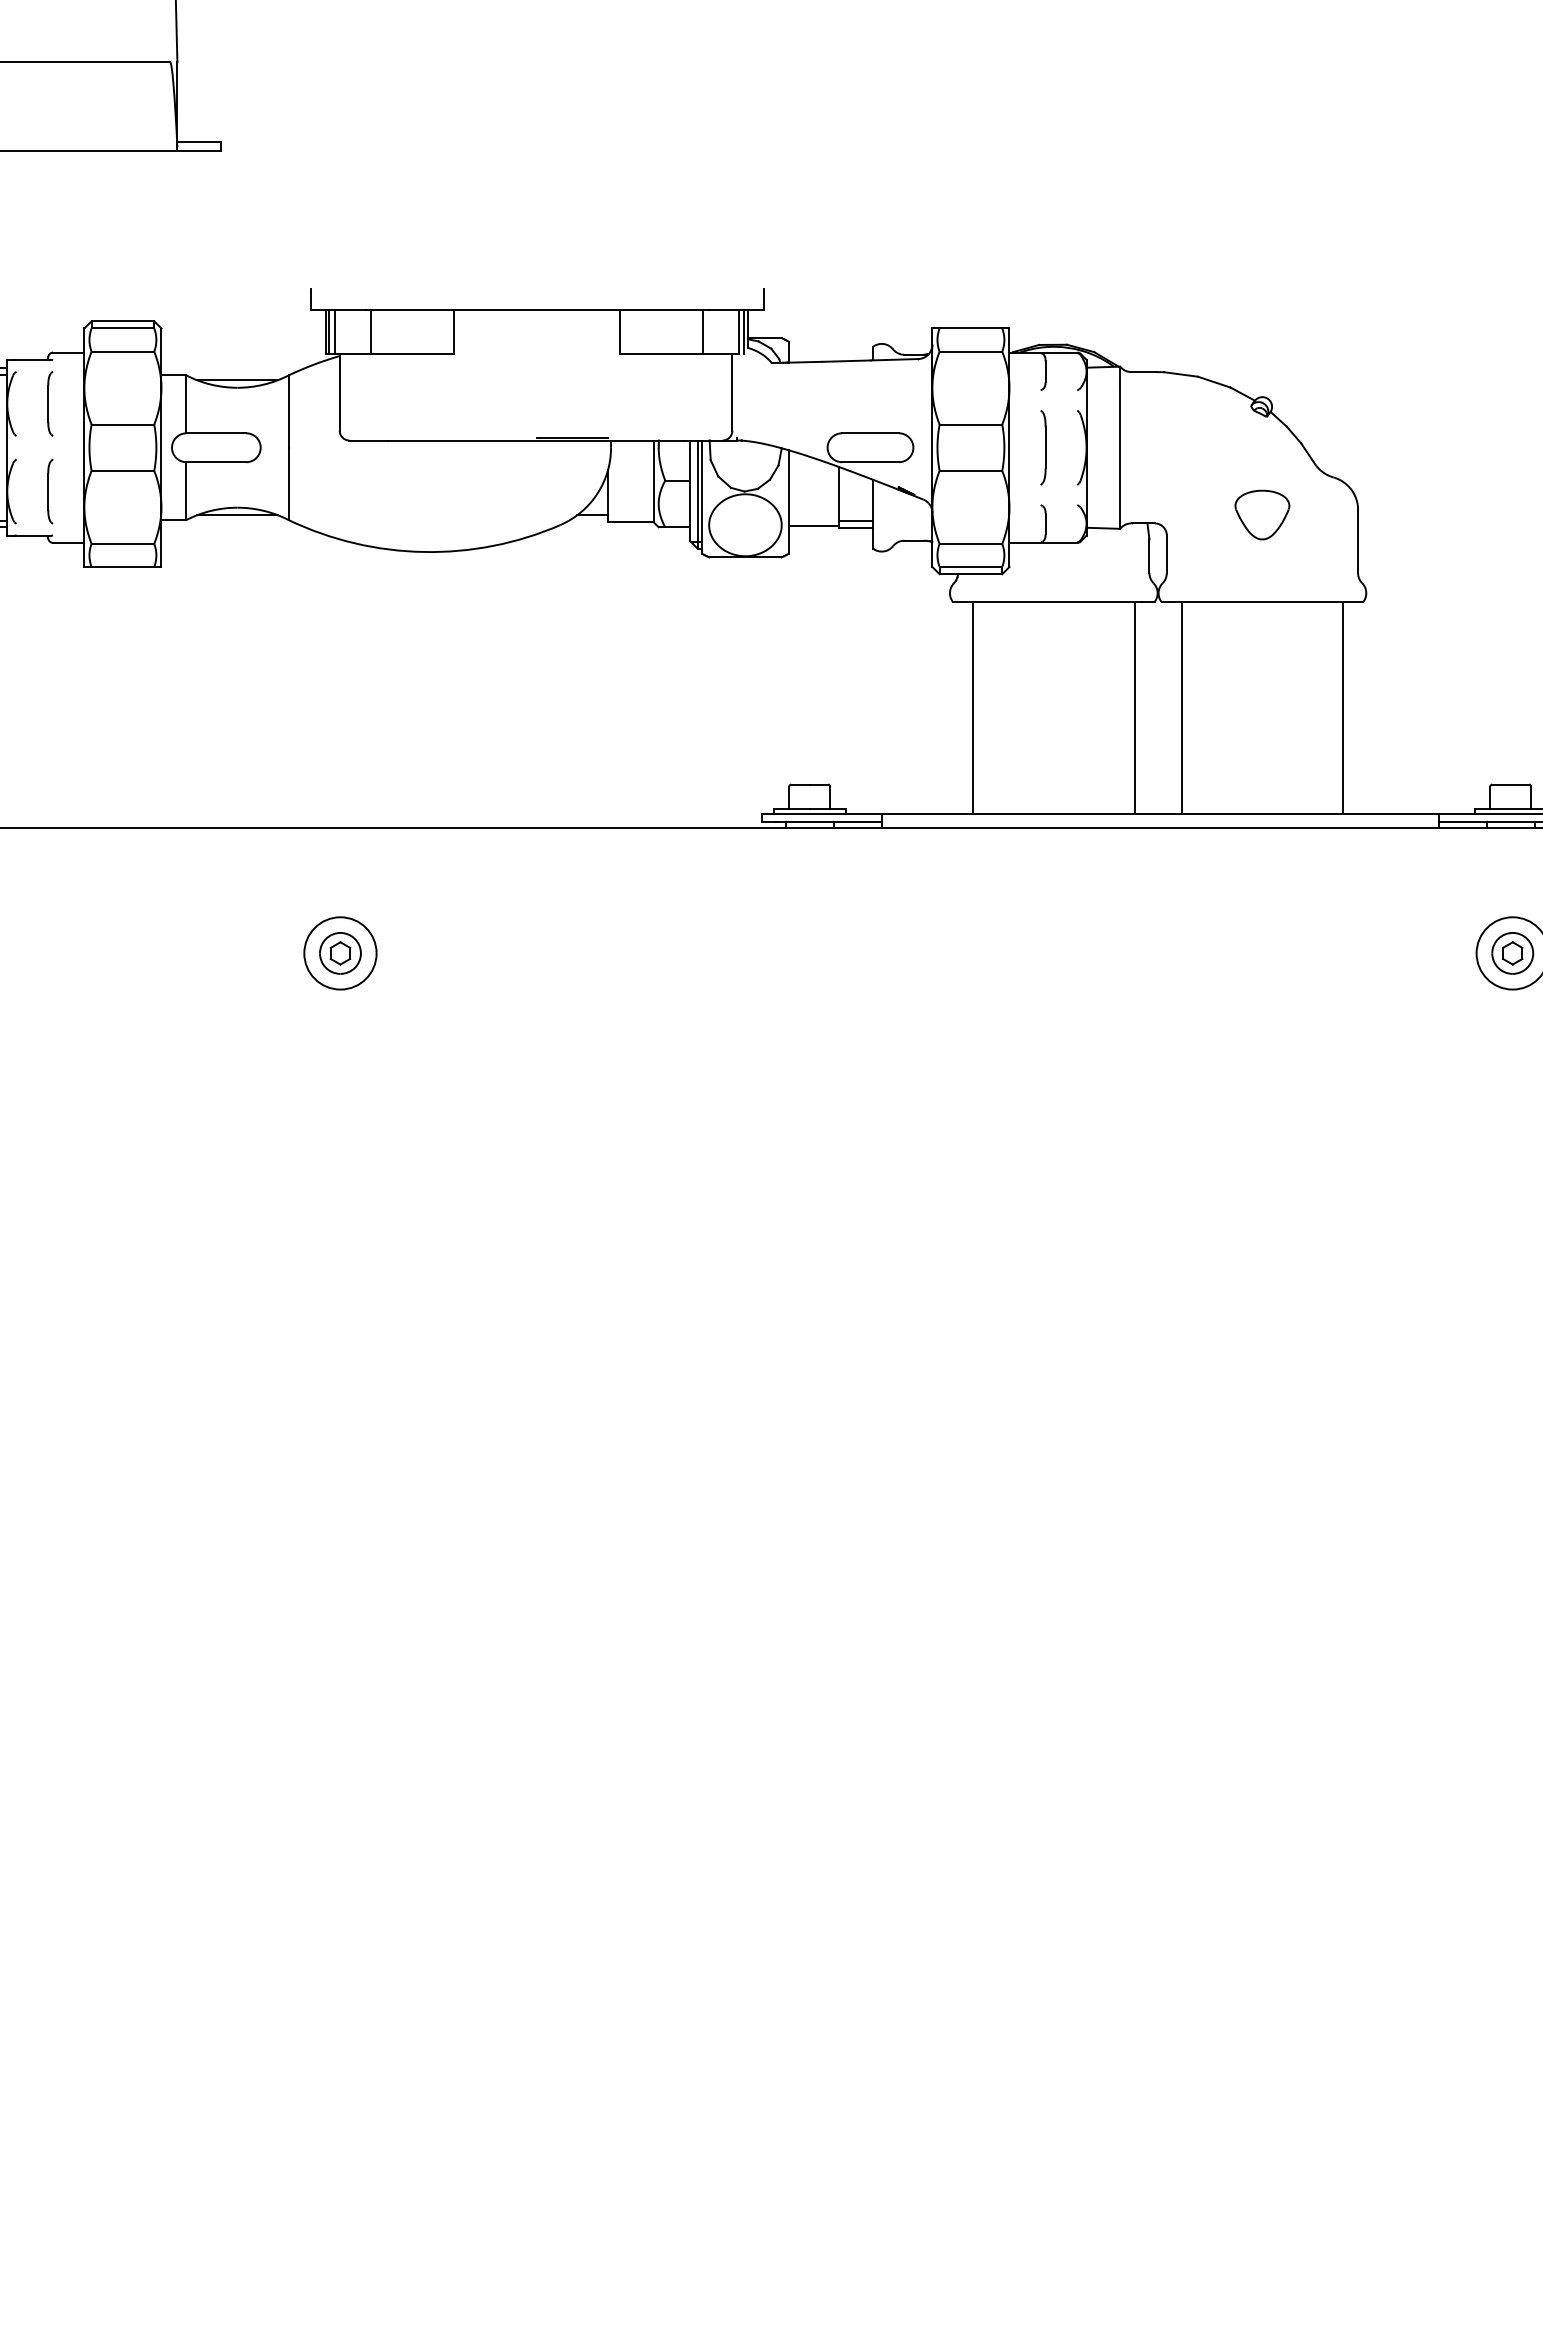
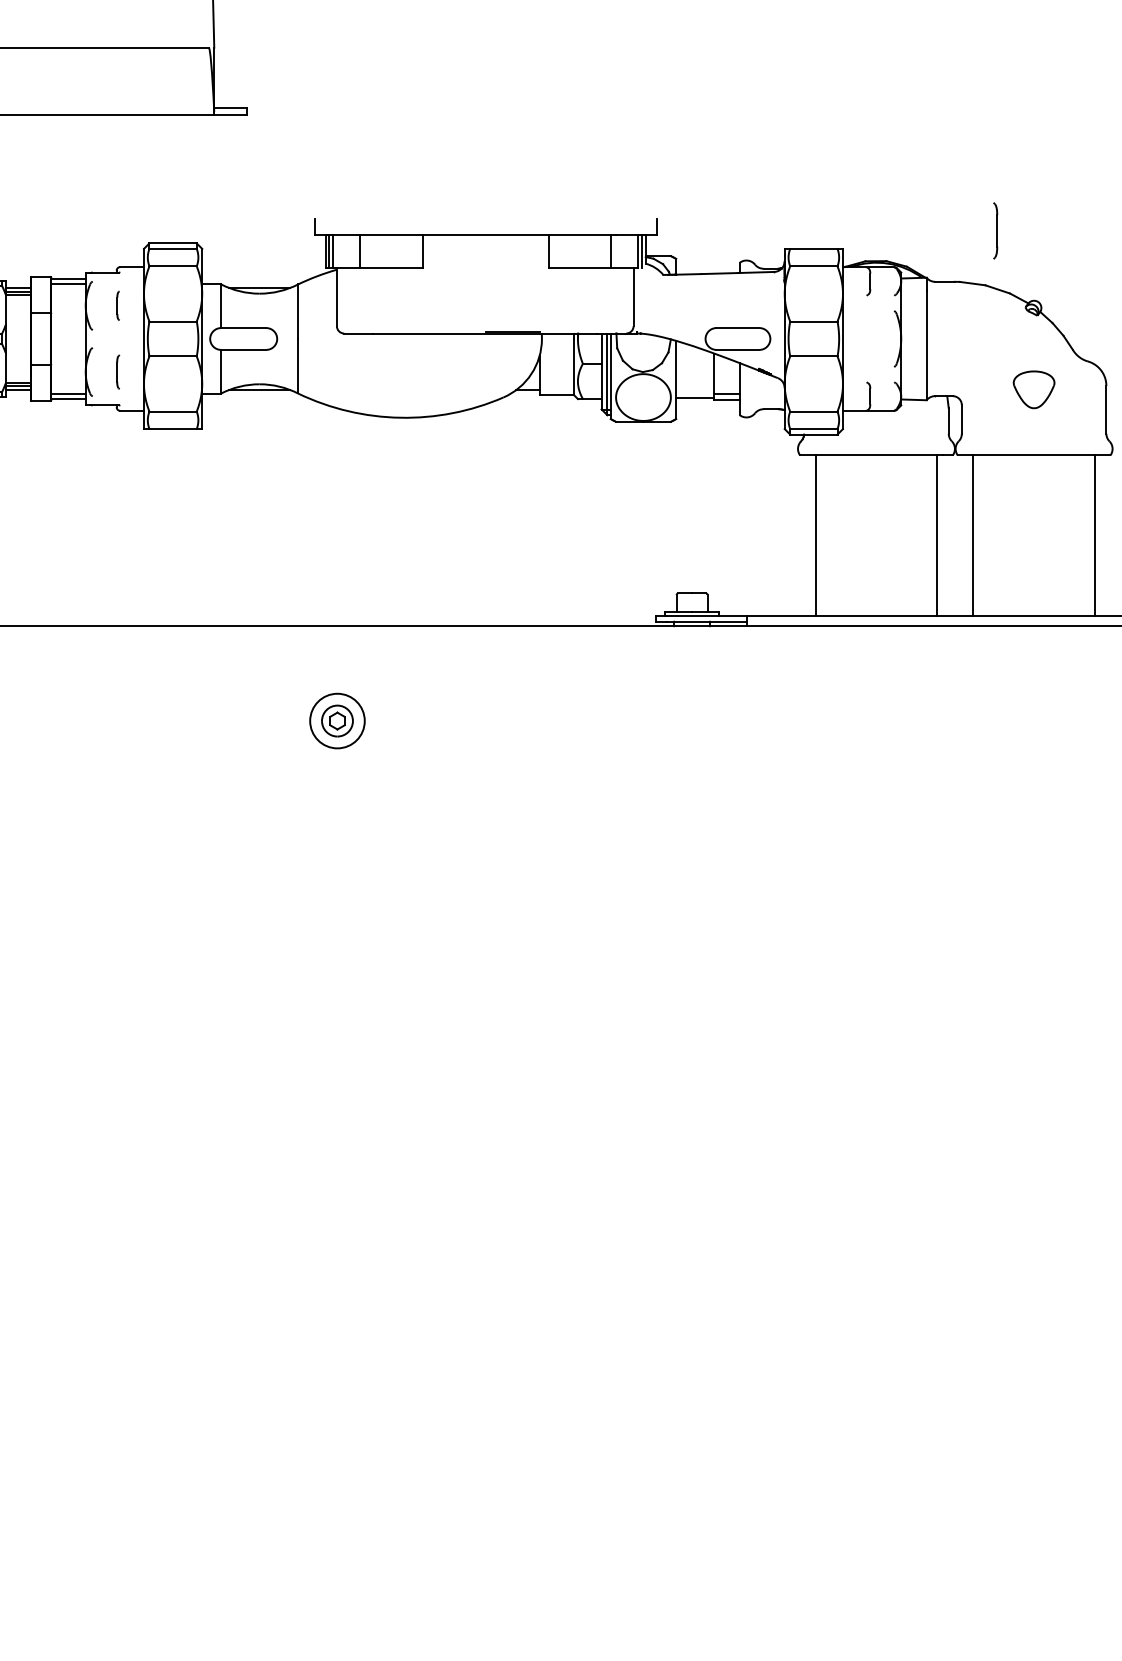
part: (50, 403) -> (118, 305), size x0.6
part: (1043, 447) -> (995, 230), moved
part: (50, 491) -> (118, 372), size x0.7

